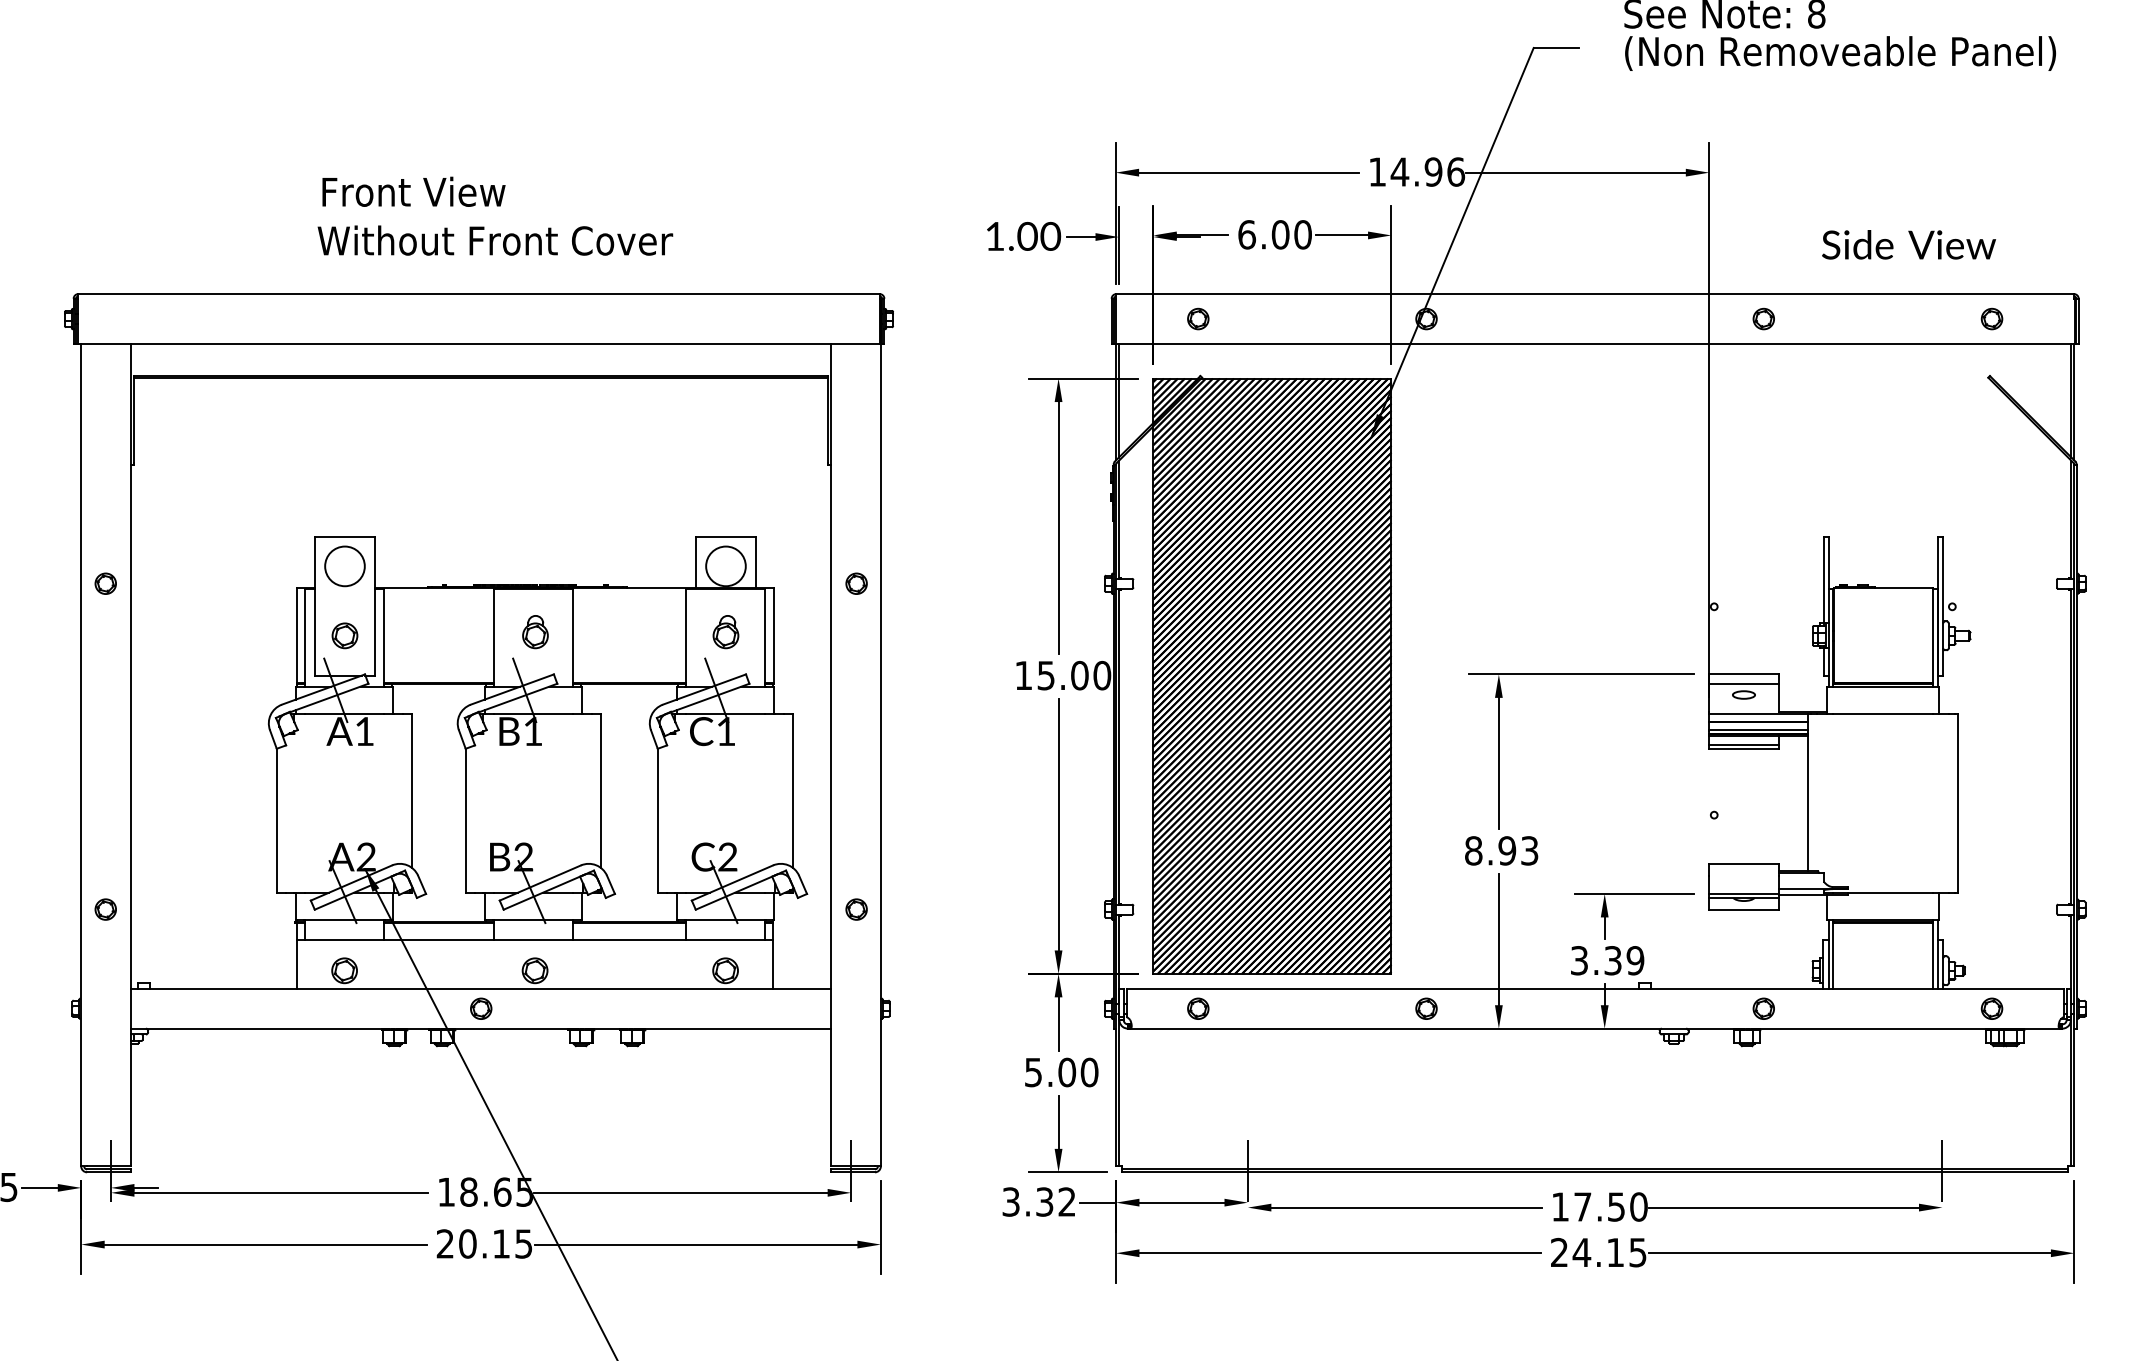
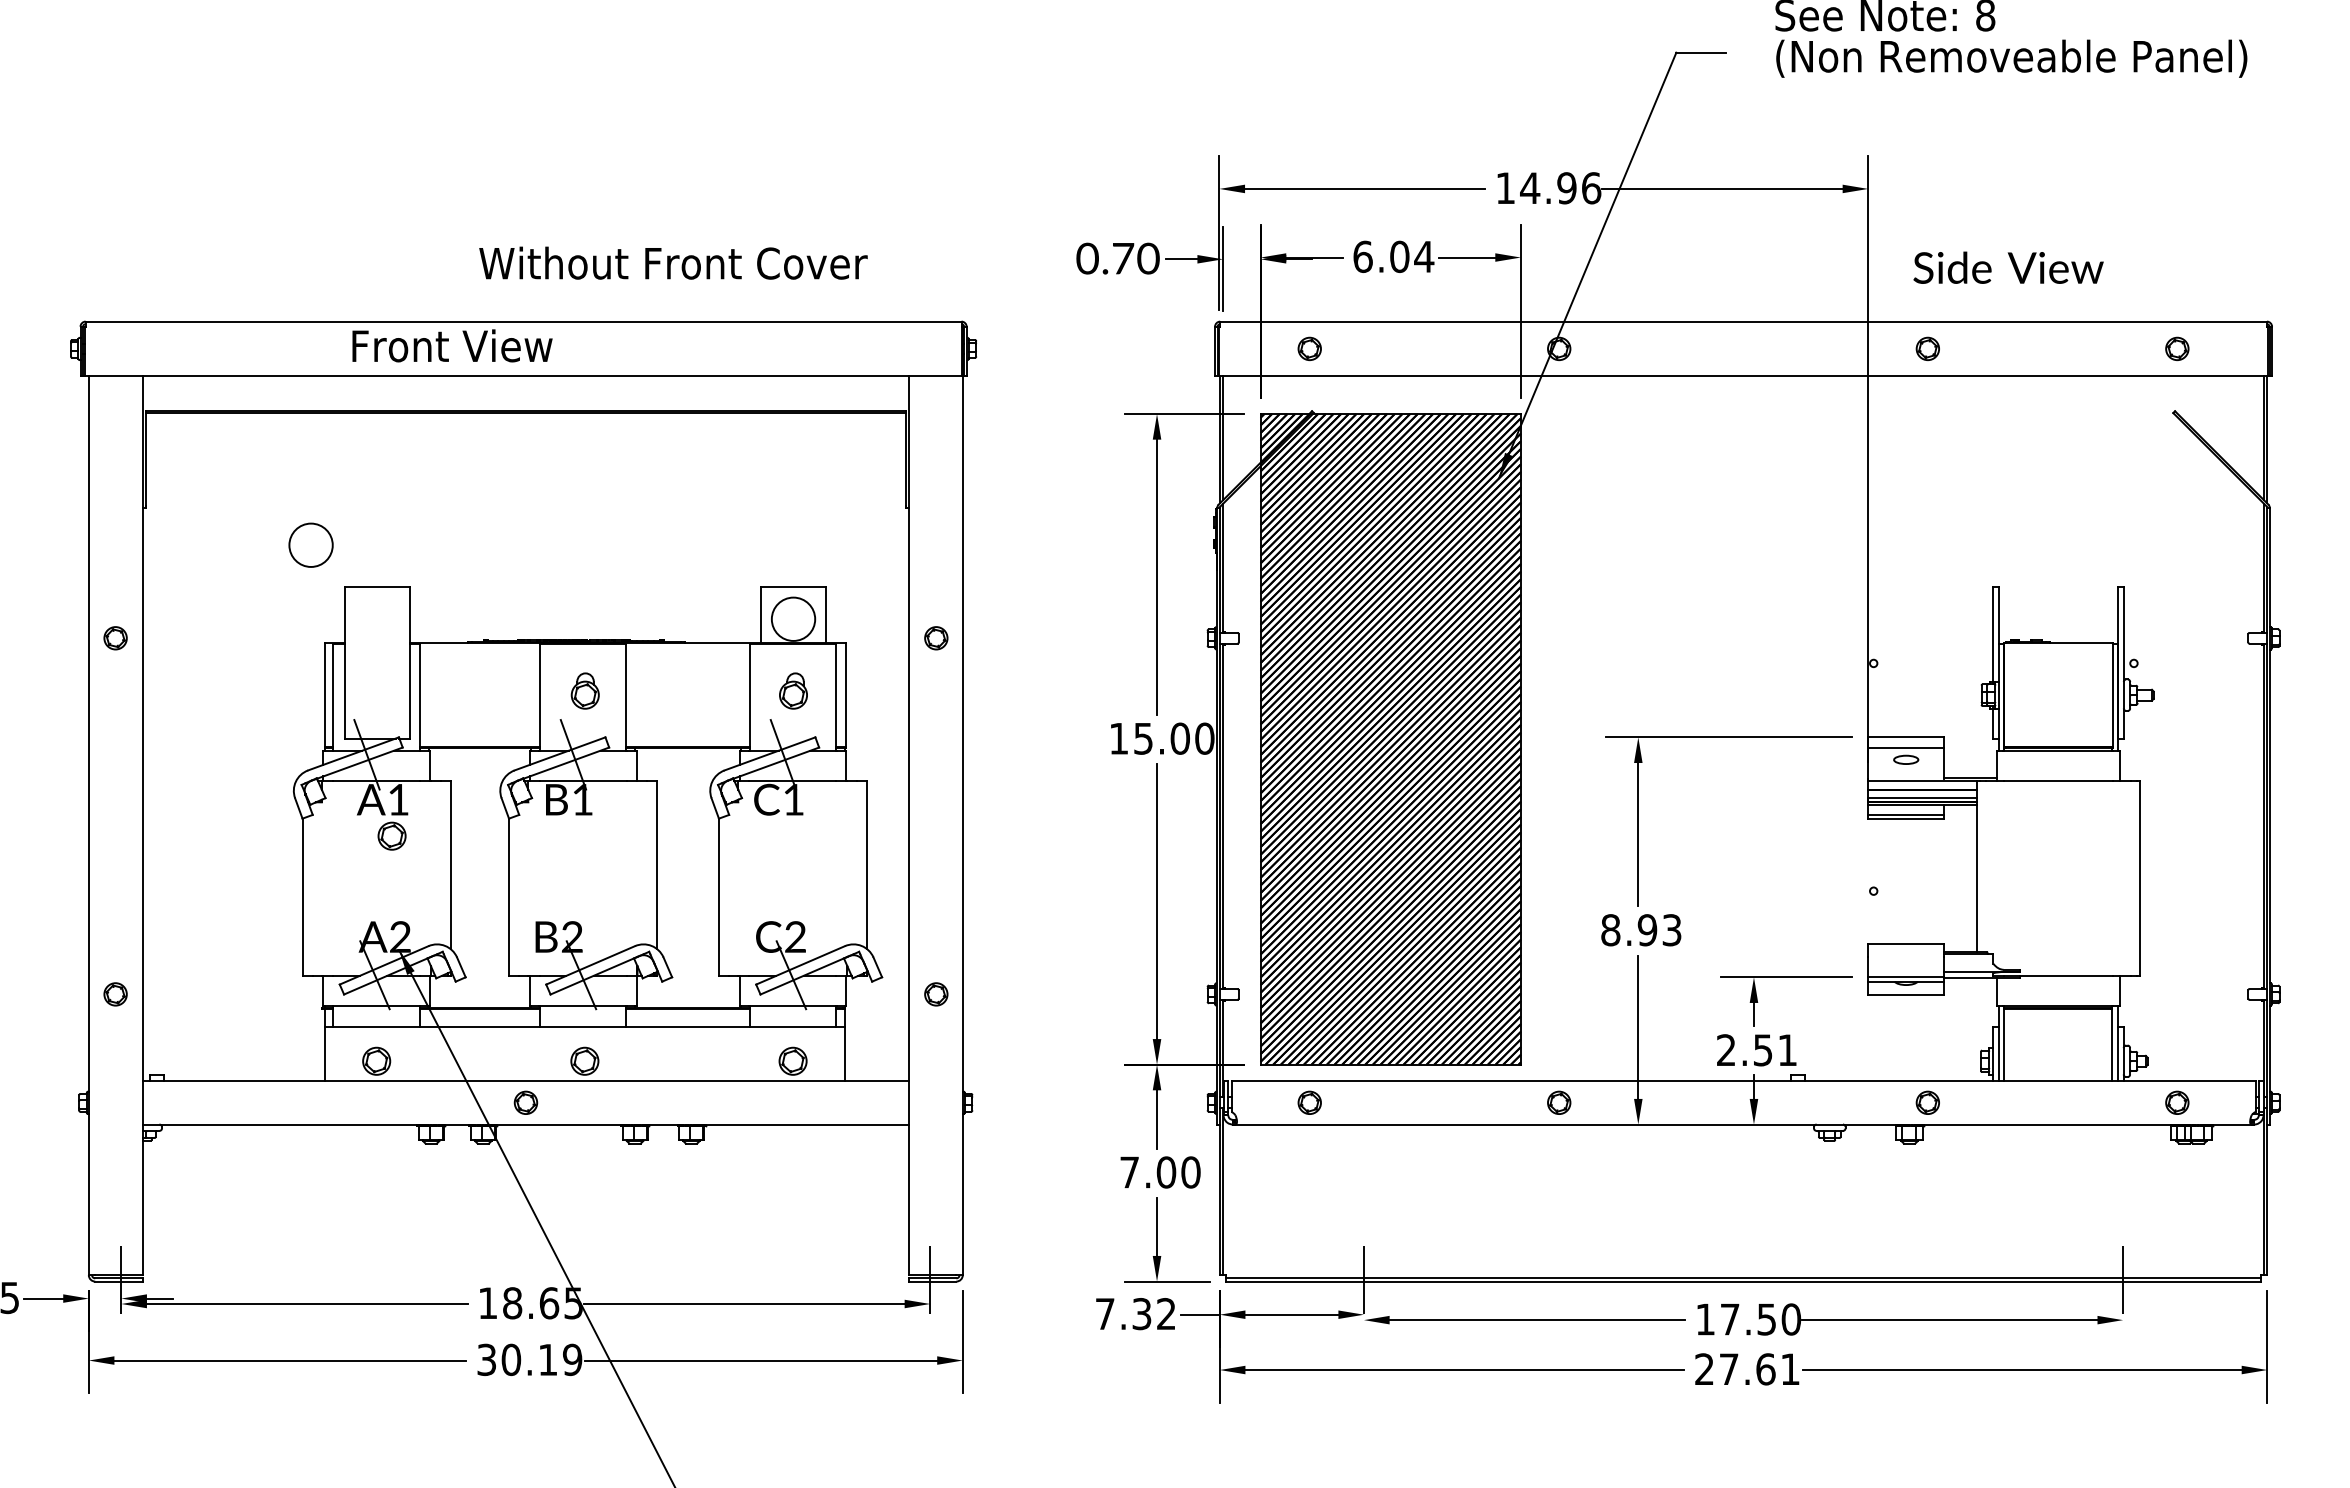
text: (413, 191) -> (452, 345), moved
text: (1303, 234) -> (1424, 256), 6.00 -> 6.04
text: (1011, 236) -> (1105, 258), 1.00 -> 0.70
text: (495, 239) -> (673, 262), moved
text: (1908, 244) -> (2008, 267), moved
circle: (344, 565) -> (310, 544), moved
part: (344, 635) -> (391, 835), moved
text: (1607, 960) -> (1757, 1050), 3.39 -> 2.51
text: (1033, 1072) -> (1129, 1172), 5.00 -> 7.00
text: (1011, 1202) -> (1105, 1314), 3.32 -> 7.32
text: (484, 1243) -> (529, 1359), 20.15 -> 30.19
text: (1608, 1252) -> (1758, 1369), 24.15 -> 27.61

